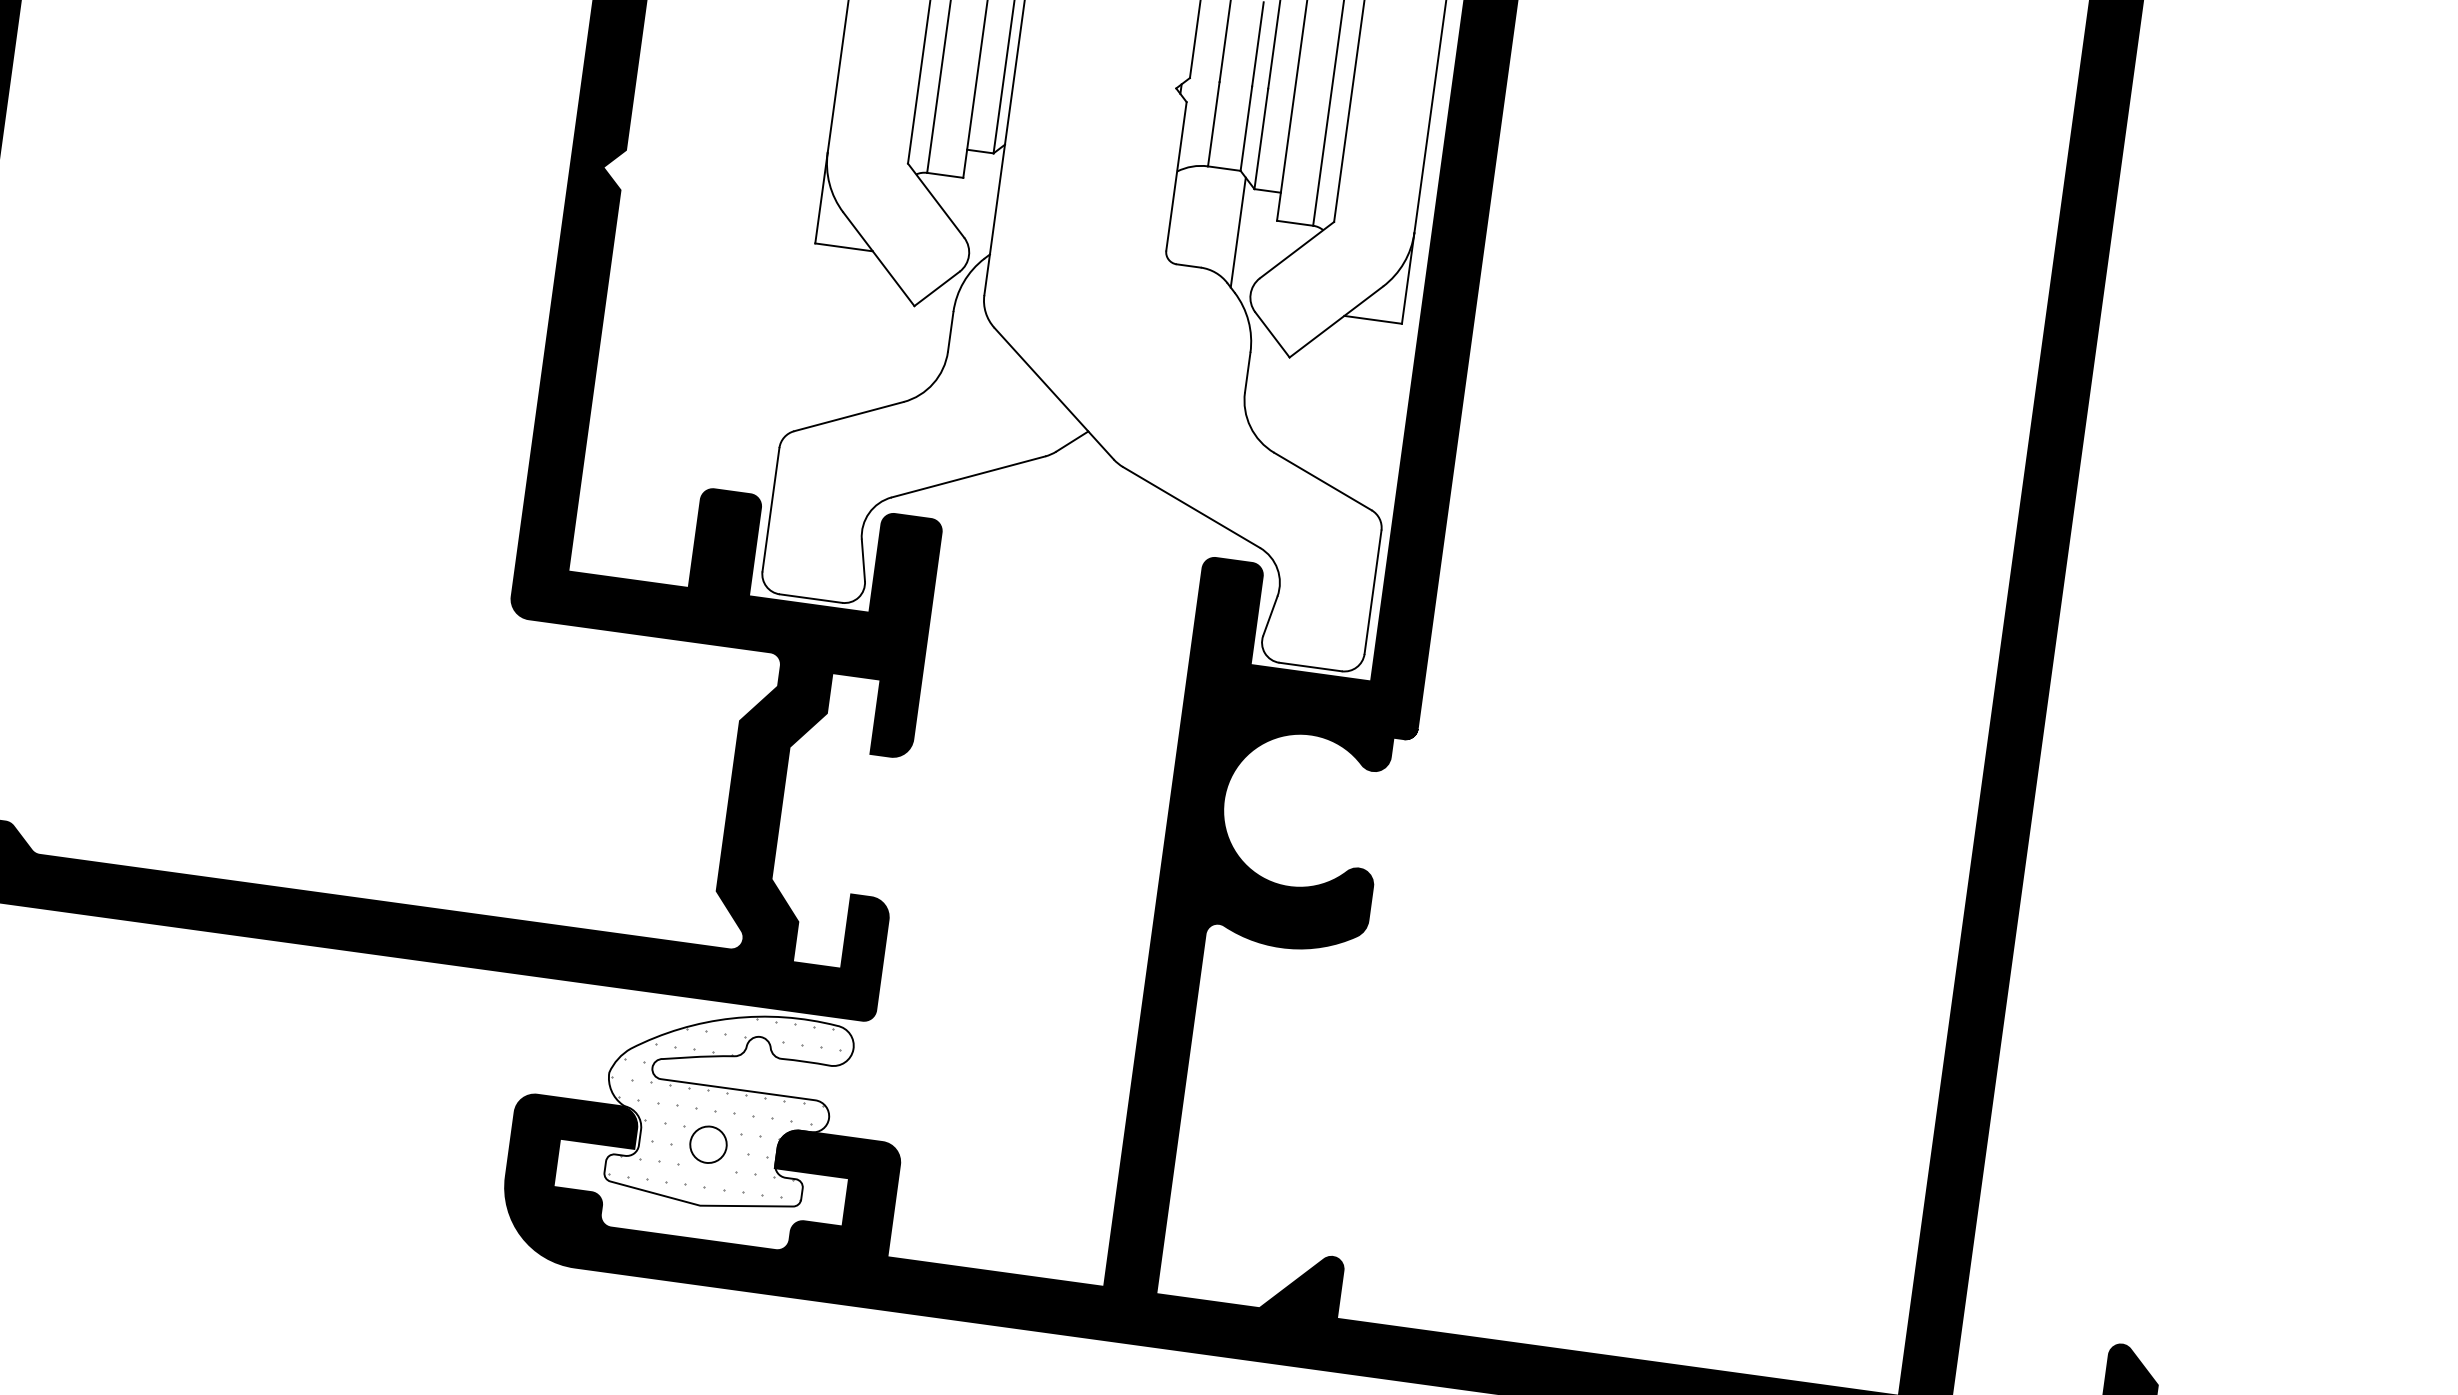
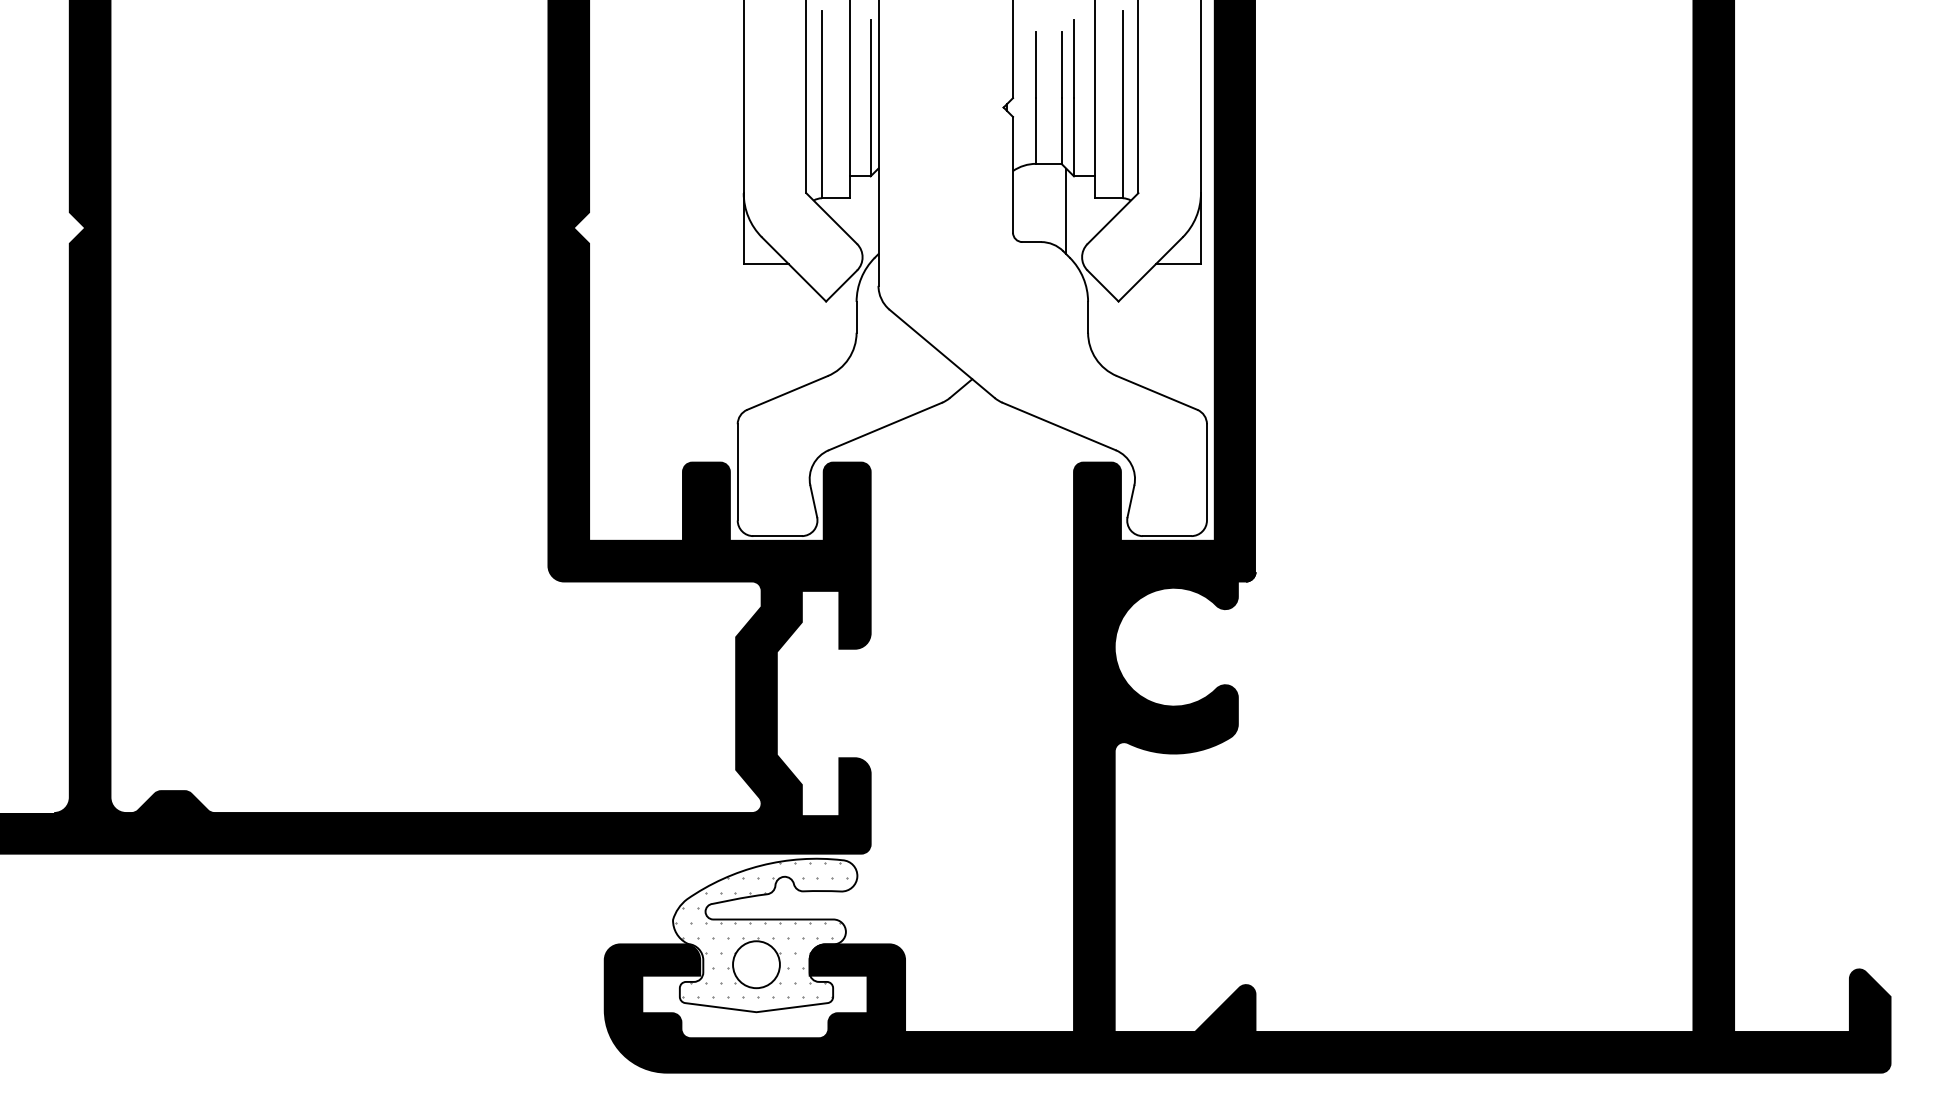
circle: (708, 1144) -> (756, 964), size x1.67

